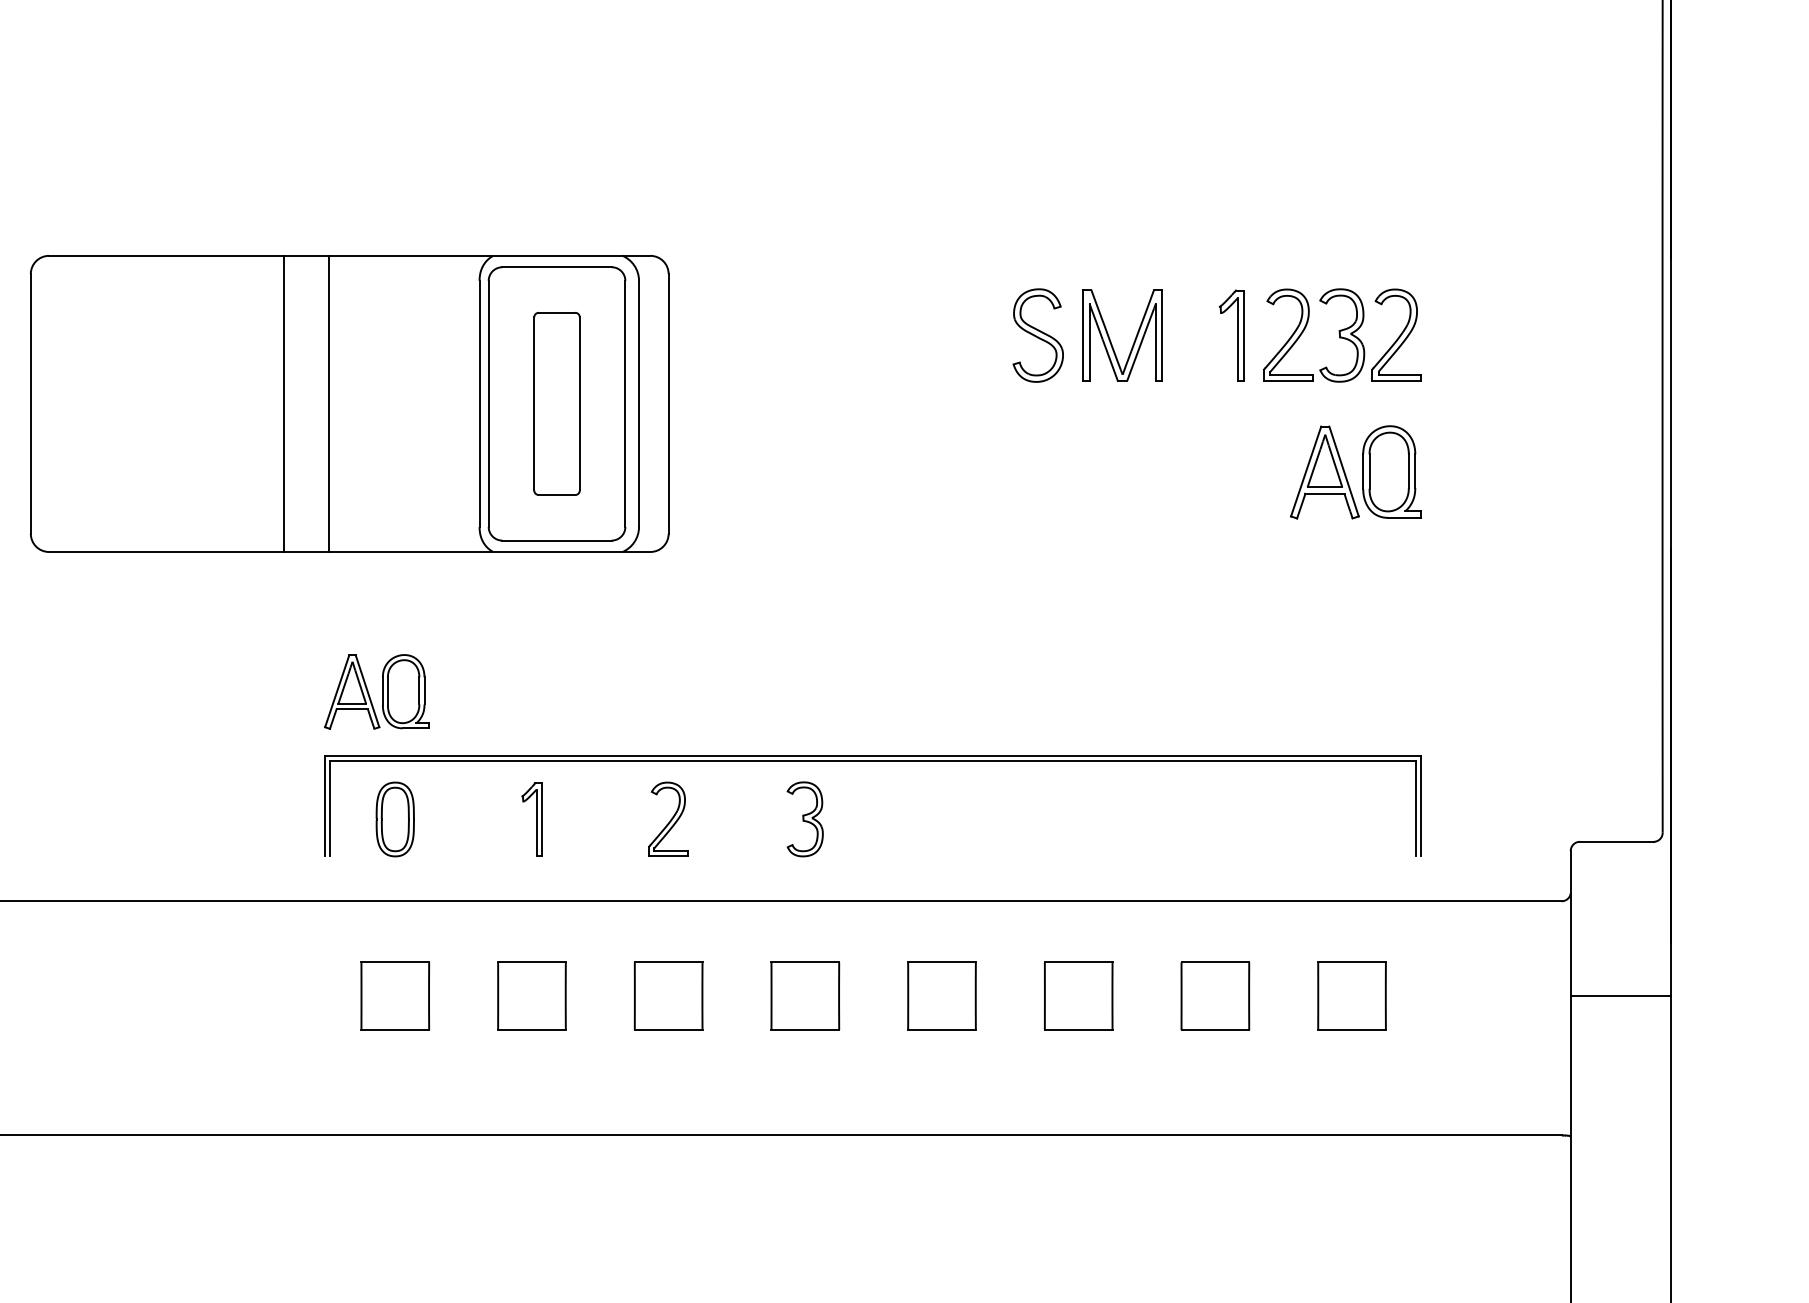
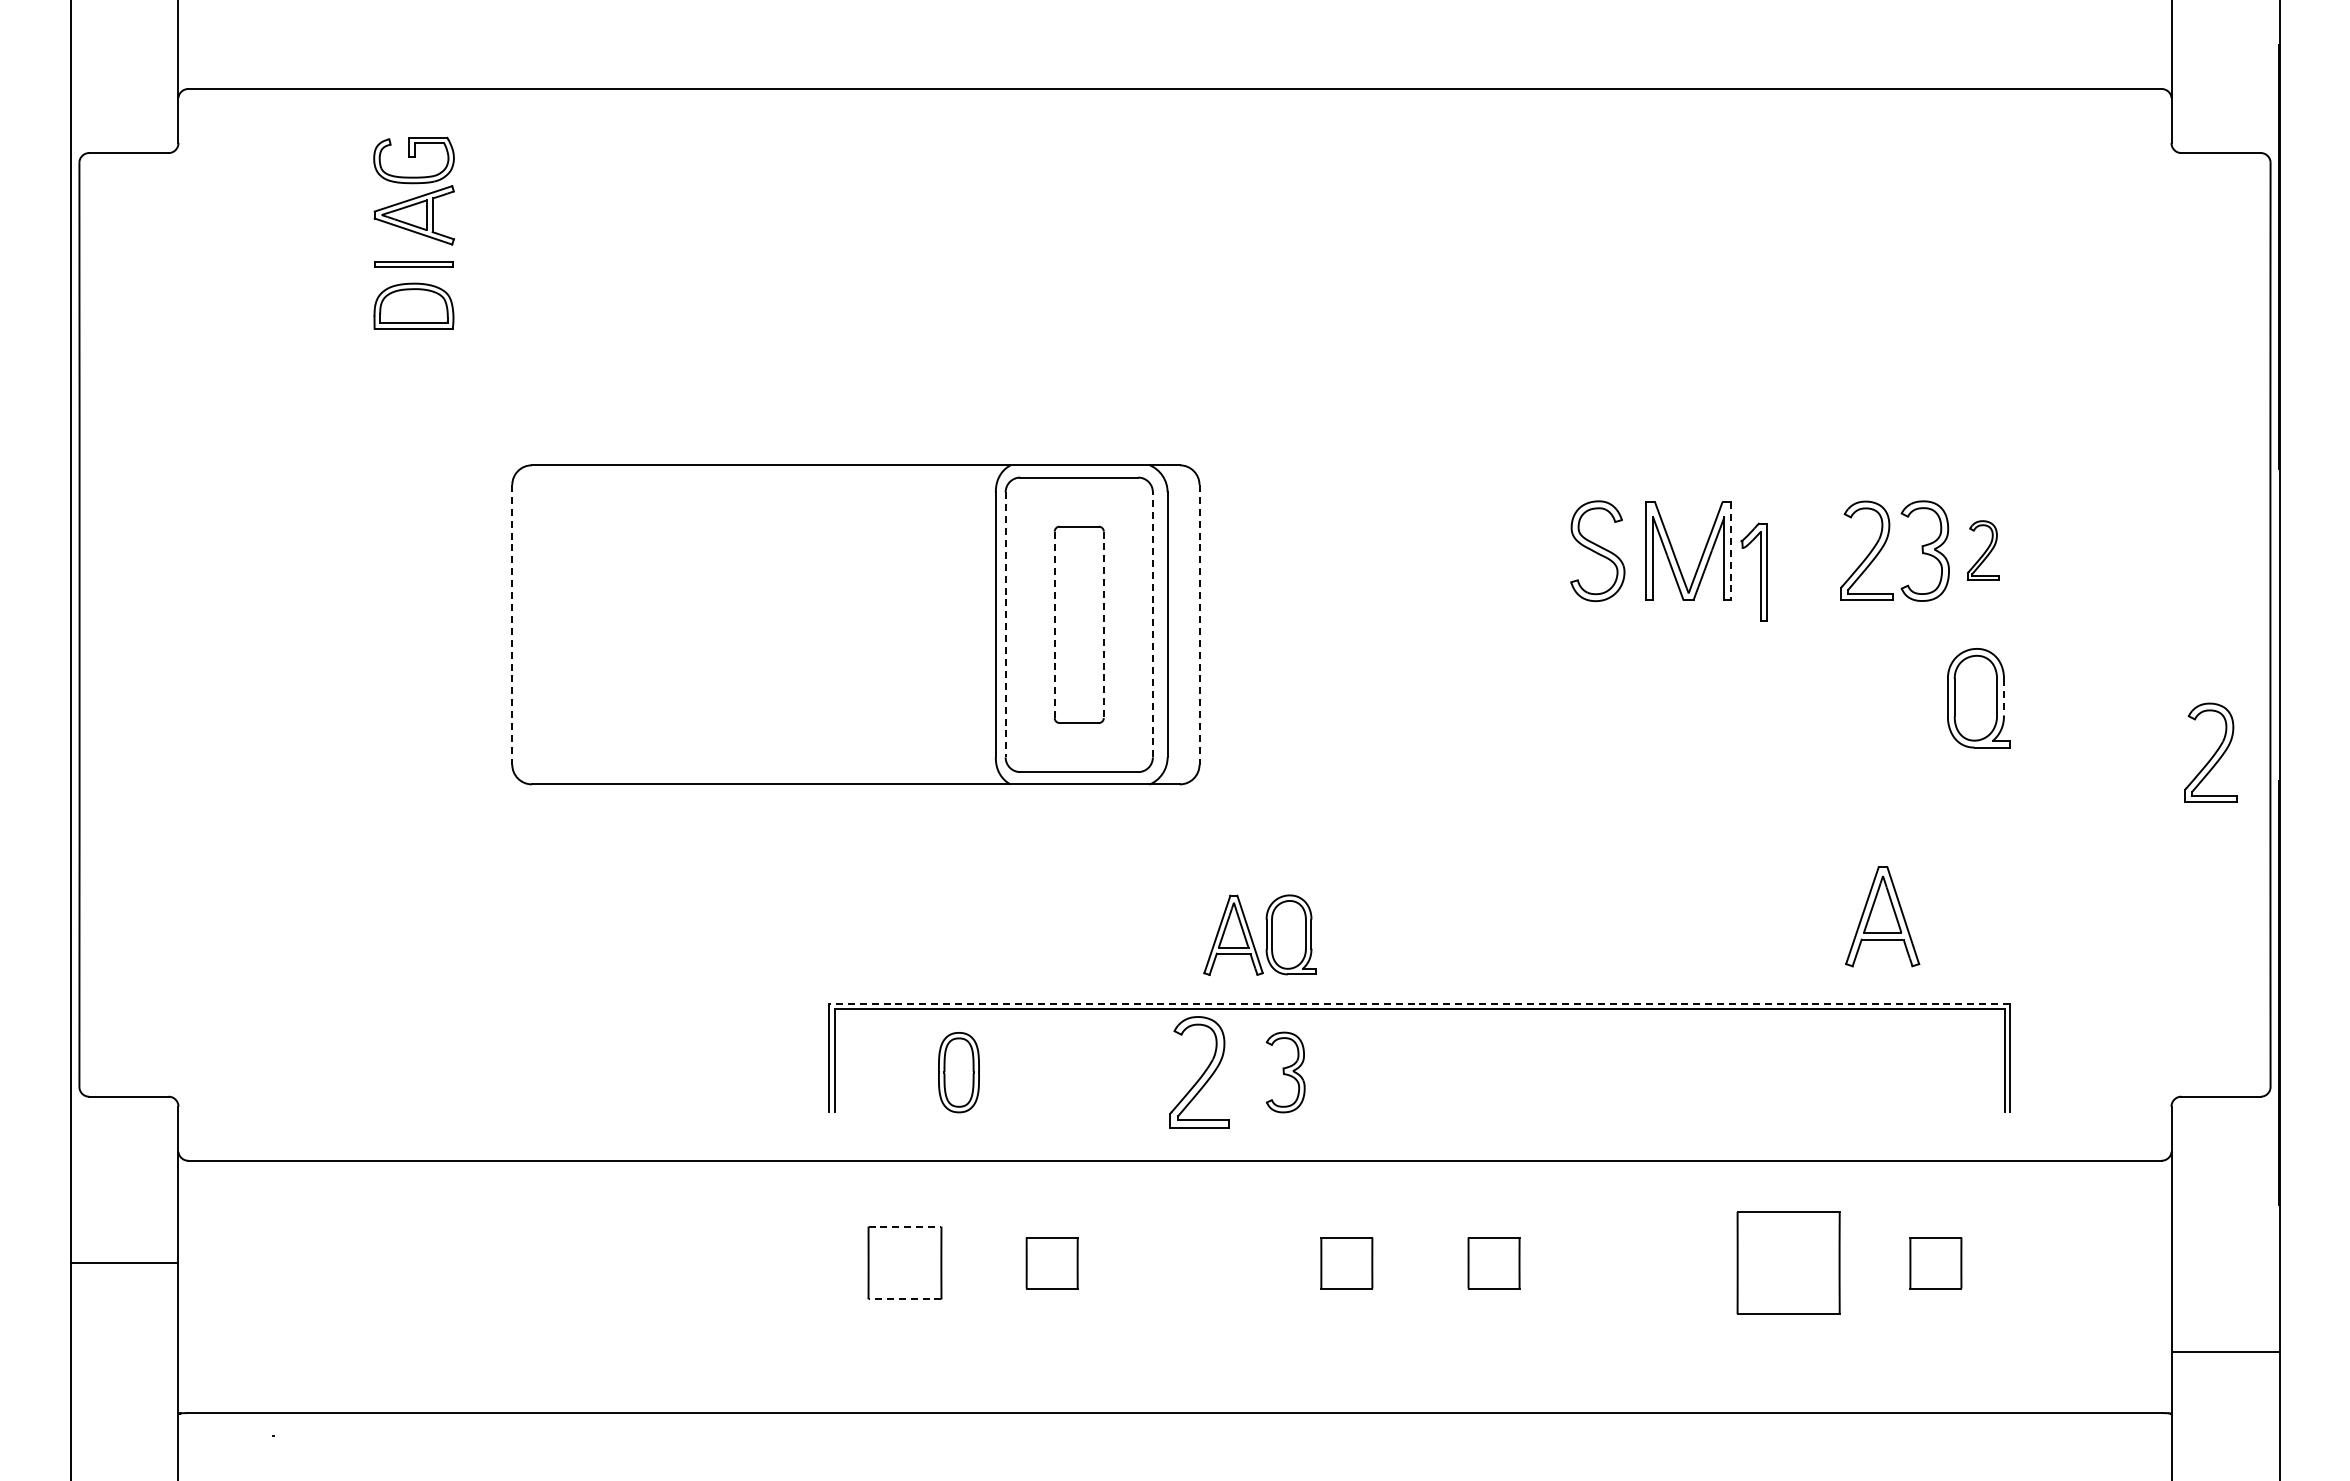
part: (1237, 334) -> (1760, 571), moved
part: (1396, 334) -> (1983, 550), size x0.6
line: (1162, 335) -> (1731, 551), solid -> dashed
line: (31, 403) -> (512, 624), solid -> dashed
line: (283, 403) -> (784, 624), removed
line: (328, 403) -> (833, 624), removed
line: (488, 403) -> (1005, 624), solid -> dashed
line: (534, 403) -> (1054, 624), solid -> dashed
line: (625, 403) -> (1152, 624), solid -> dashed
line: (668, 403) -> (1199, 624), solid -> dashed
line: (579, 404) -> (1103, 625), solid -> dashed
line: (1415, 471) -> (2004, 697), solid -> dashed
part: (1324, 472) -> (1882, 916), moved
part: (1606, 522) -> (2210, 752), added
part: (382, 691) -> (1266, 934), moved
line: (872, 755) -> (1419, 1003), solid -> dashed
part: (394, 819) -> (958, 1072), moved
part: (531, 819) -> (1051, 1072), removed
part: (667, 819) -> (1198, 1072), size x1.4
part: (805, 819) -> (1285, 1072), moved
line: (395, 962) -> (905, 1226), solid -> dashed
part: (531, 995) -> (1051, 1262), size x0.7
part: (668, 995) -> (1199, 1262), removed
part: (805, 995) -> (1346, 1262), size x0.7
part: (941, 995) -> (1493, 1262), size x0.7
part: (1078, 995) -> (1641, 1262), removed
part: (1215, 995) -> (1788, 1262), size x1.4
part: (1351, 995) -> (1935, 1262), size x0.7
line: (1620, 996) -> (2225, 1352), moved
line: (394, 1030) -> (904, 1299), solid -> dashed

